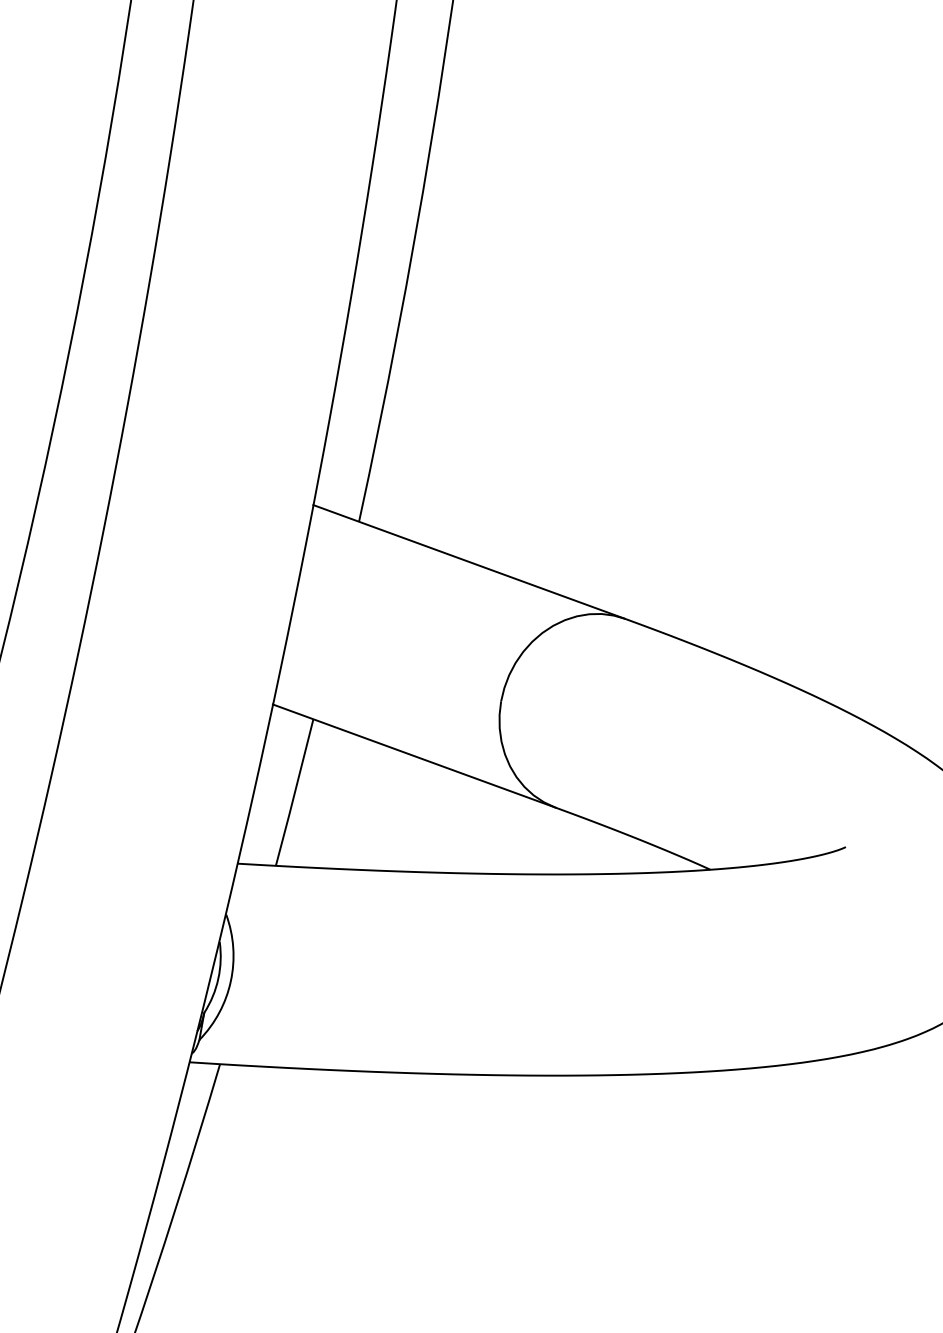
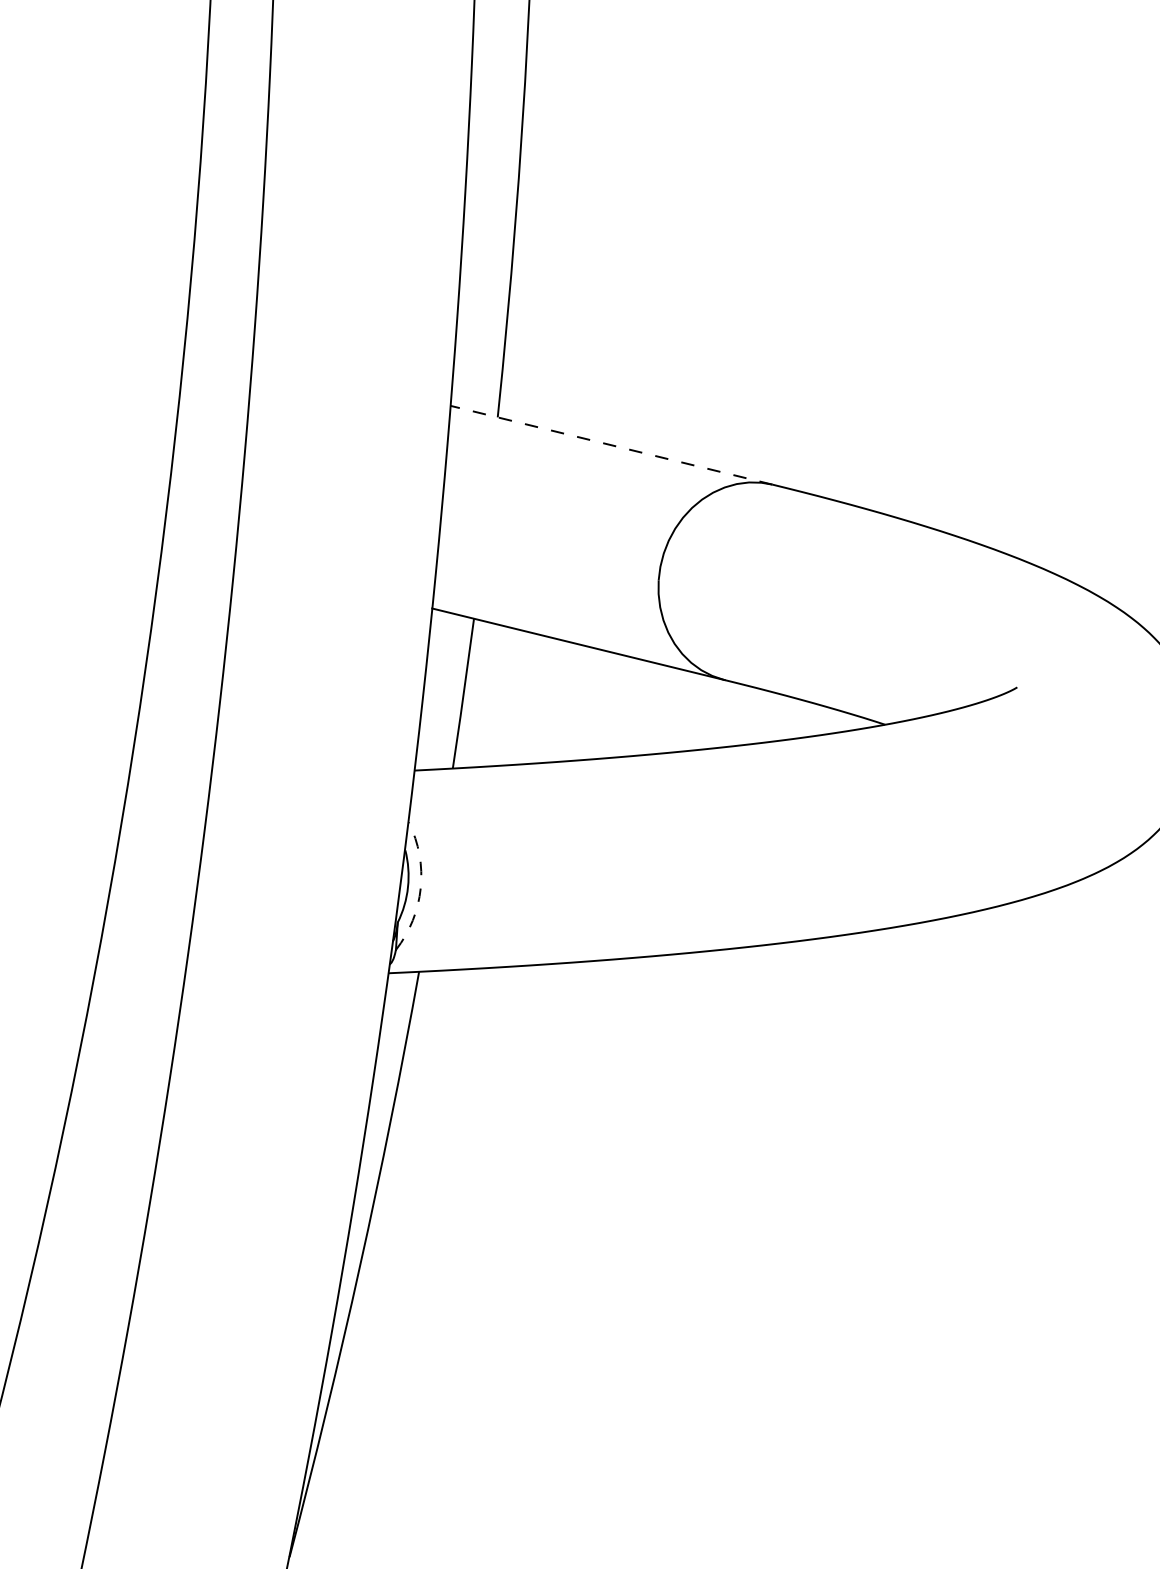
line: (469, 562) -> (611, 445), solid -> dashed
arc: (230, 981) -> (420, 888), solid -> dashed

